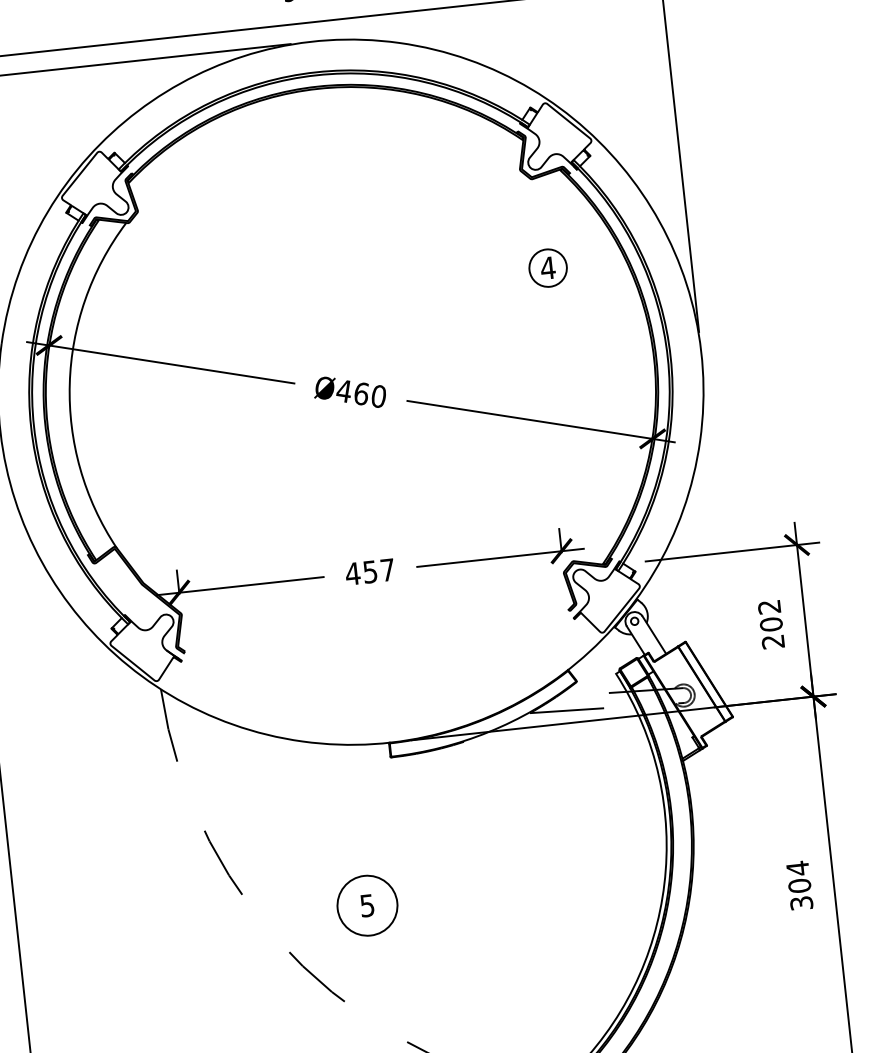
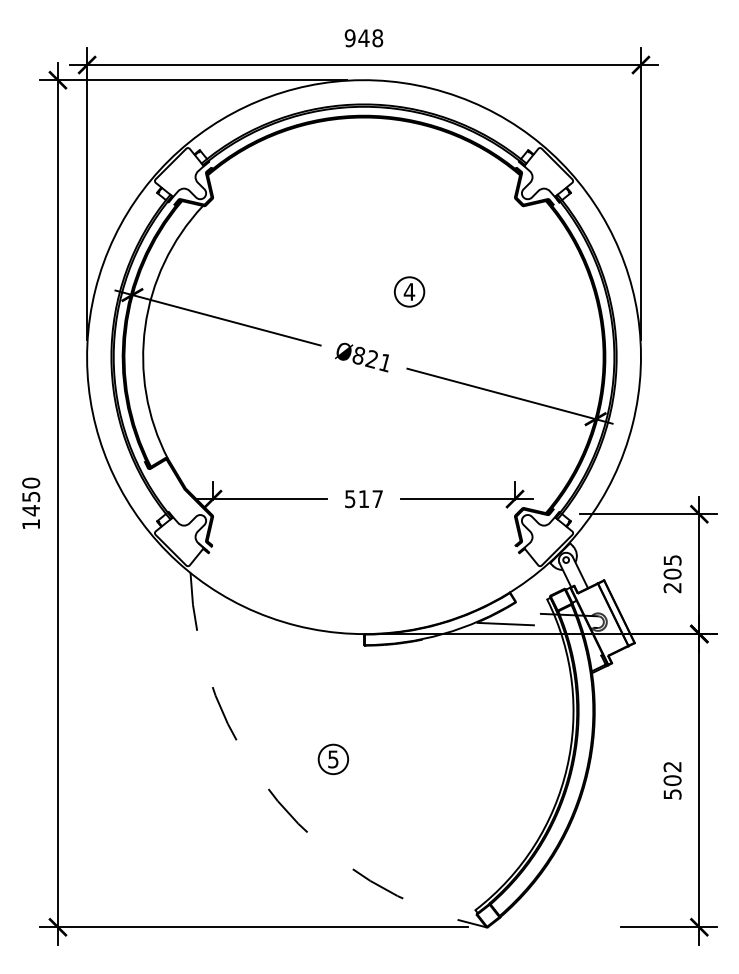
part: (548, 267) -> (409, 291), moved
text: (360, 394) -> (371, 359), Ø460 -> Ø821
text: (360, 573) -> (356, 499), 457 -> 517
text: (769, 607) -> (672, 560), 202 -> 205
text: (799, 885) -> (672, 780), 304 -> 502
circle: (367, 905) -> (333, 759), size x0.62

